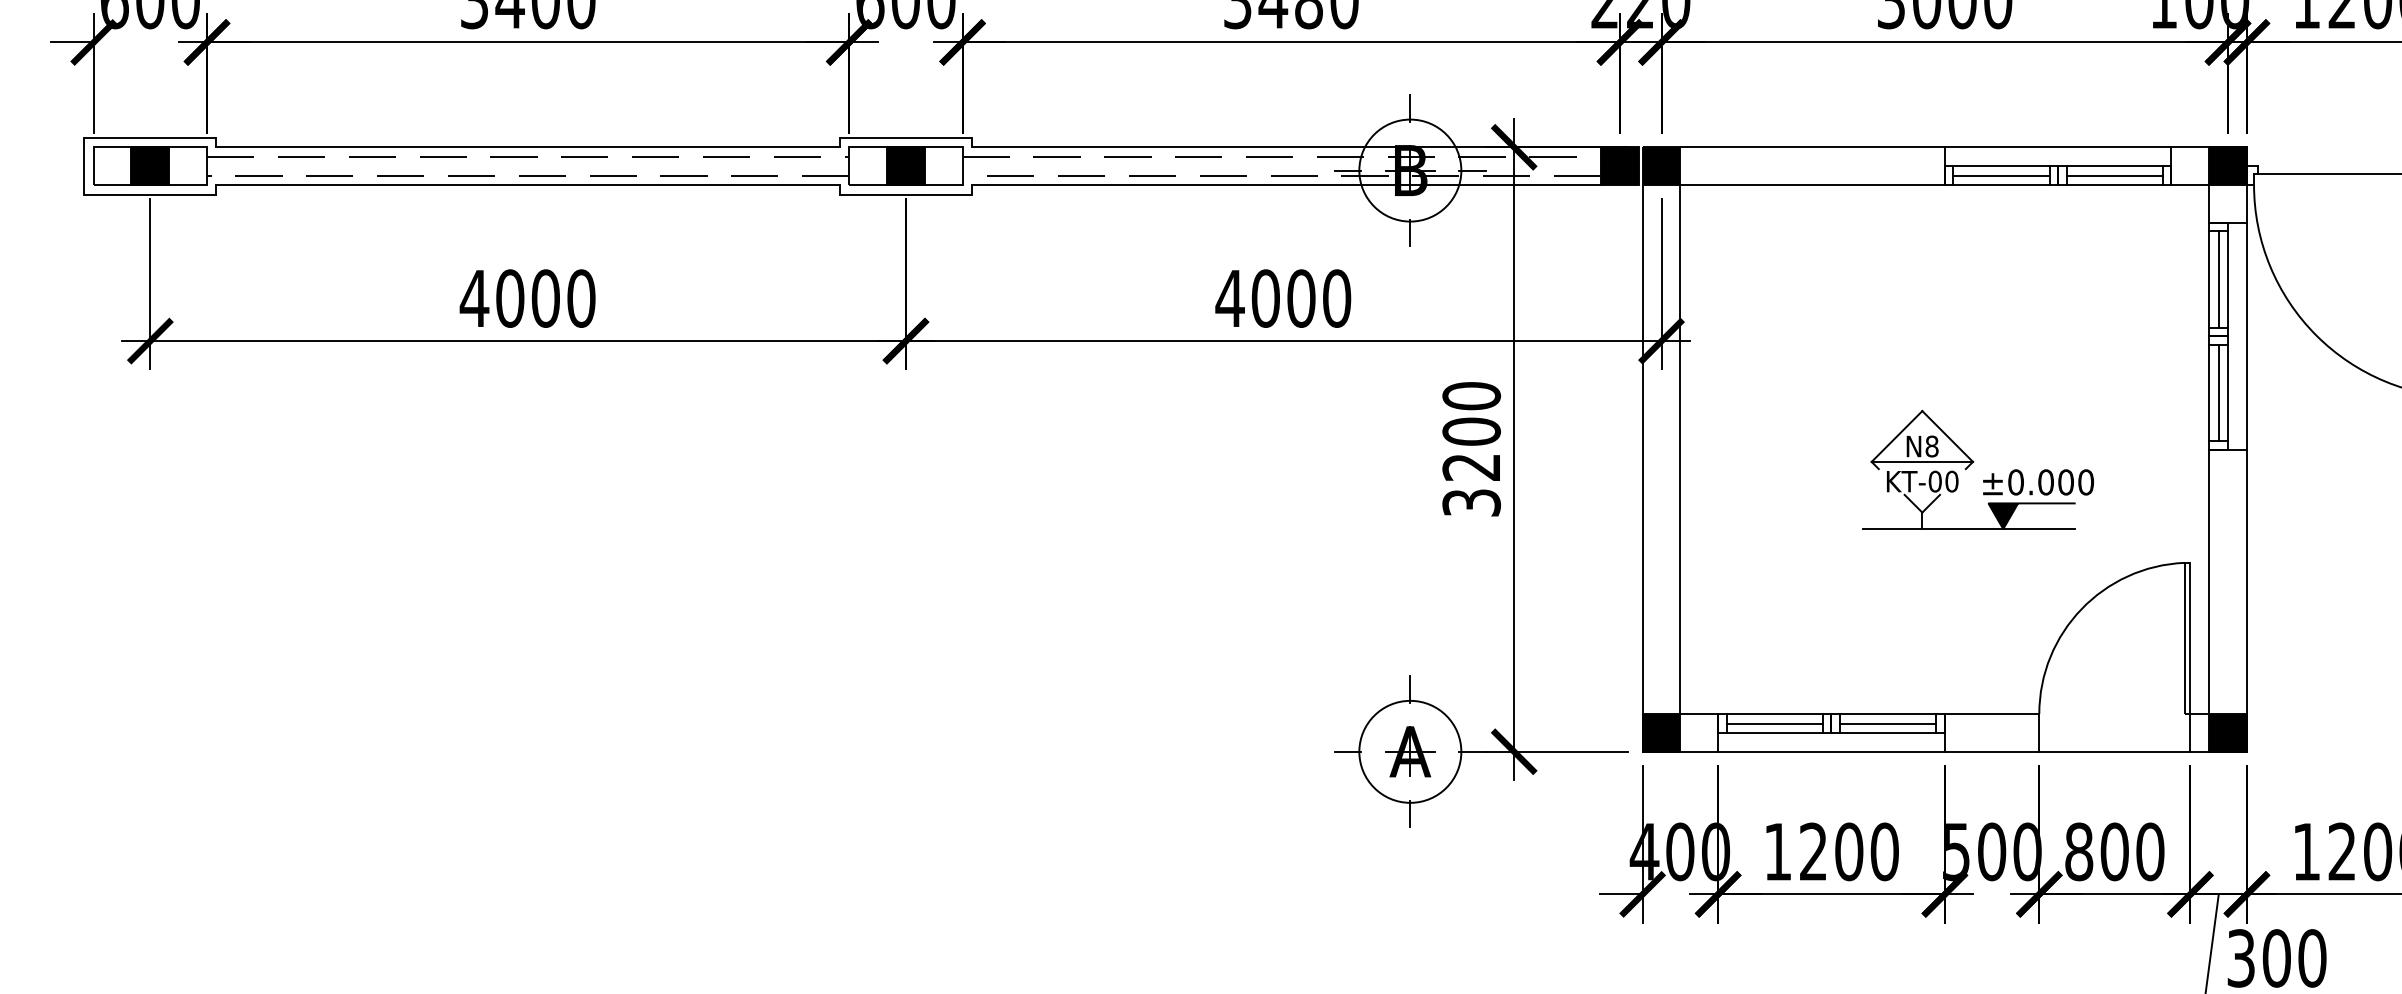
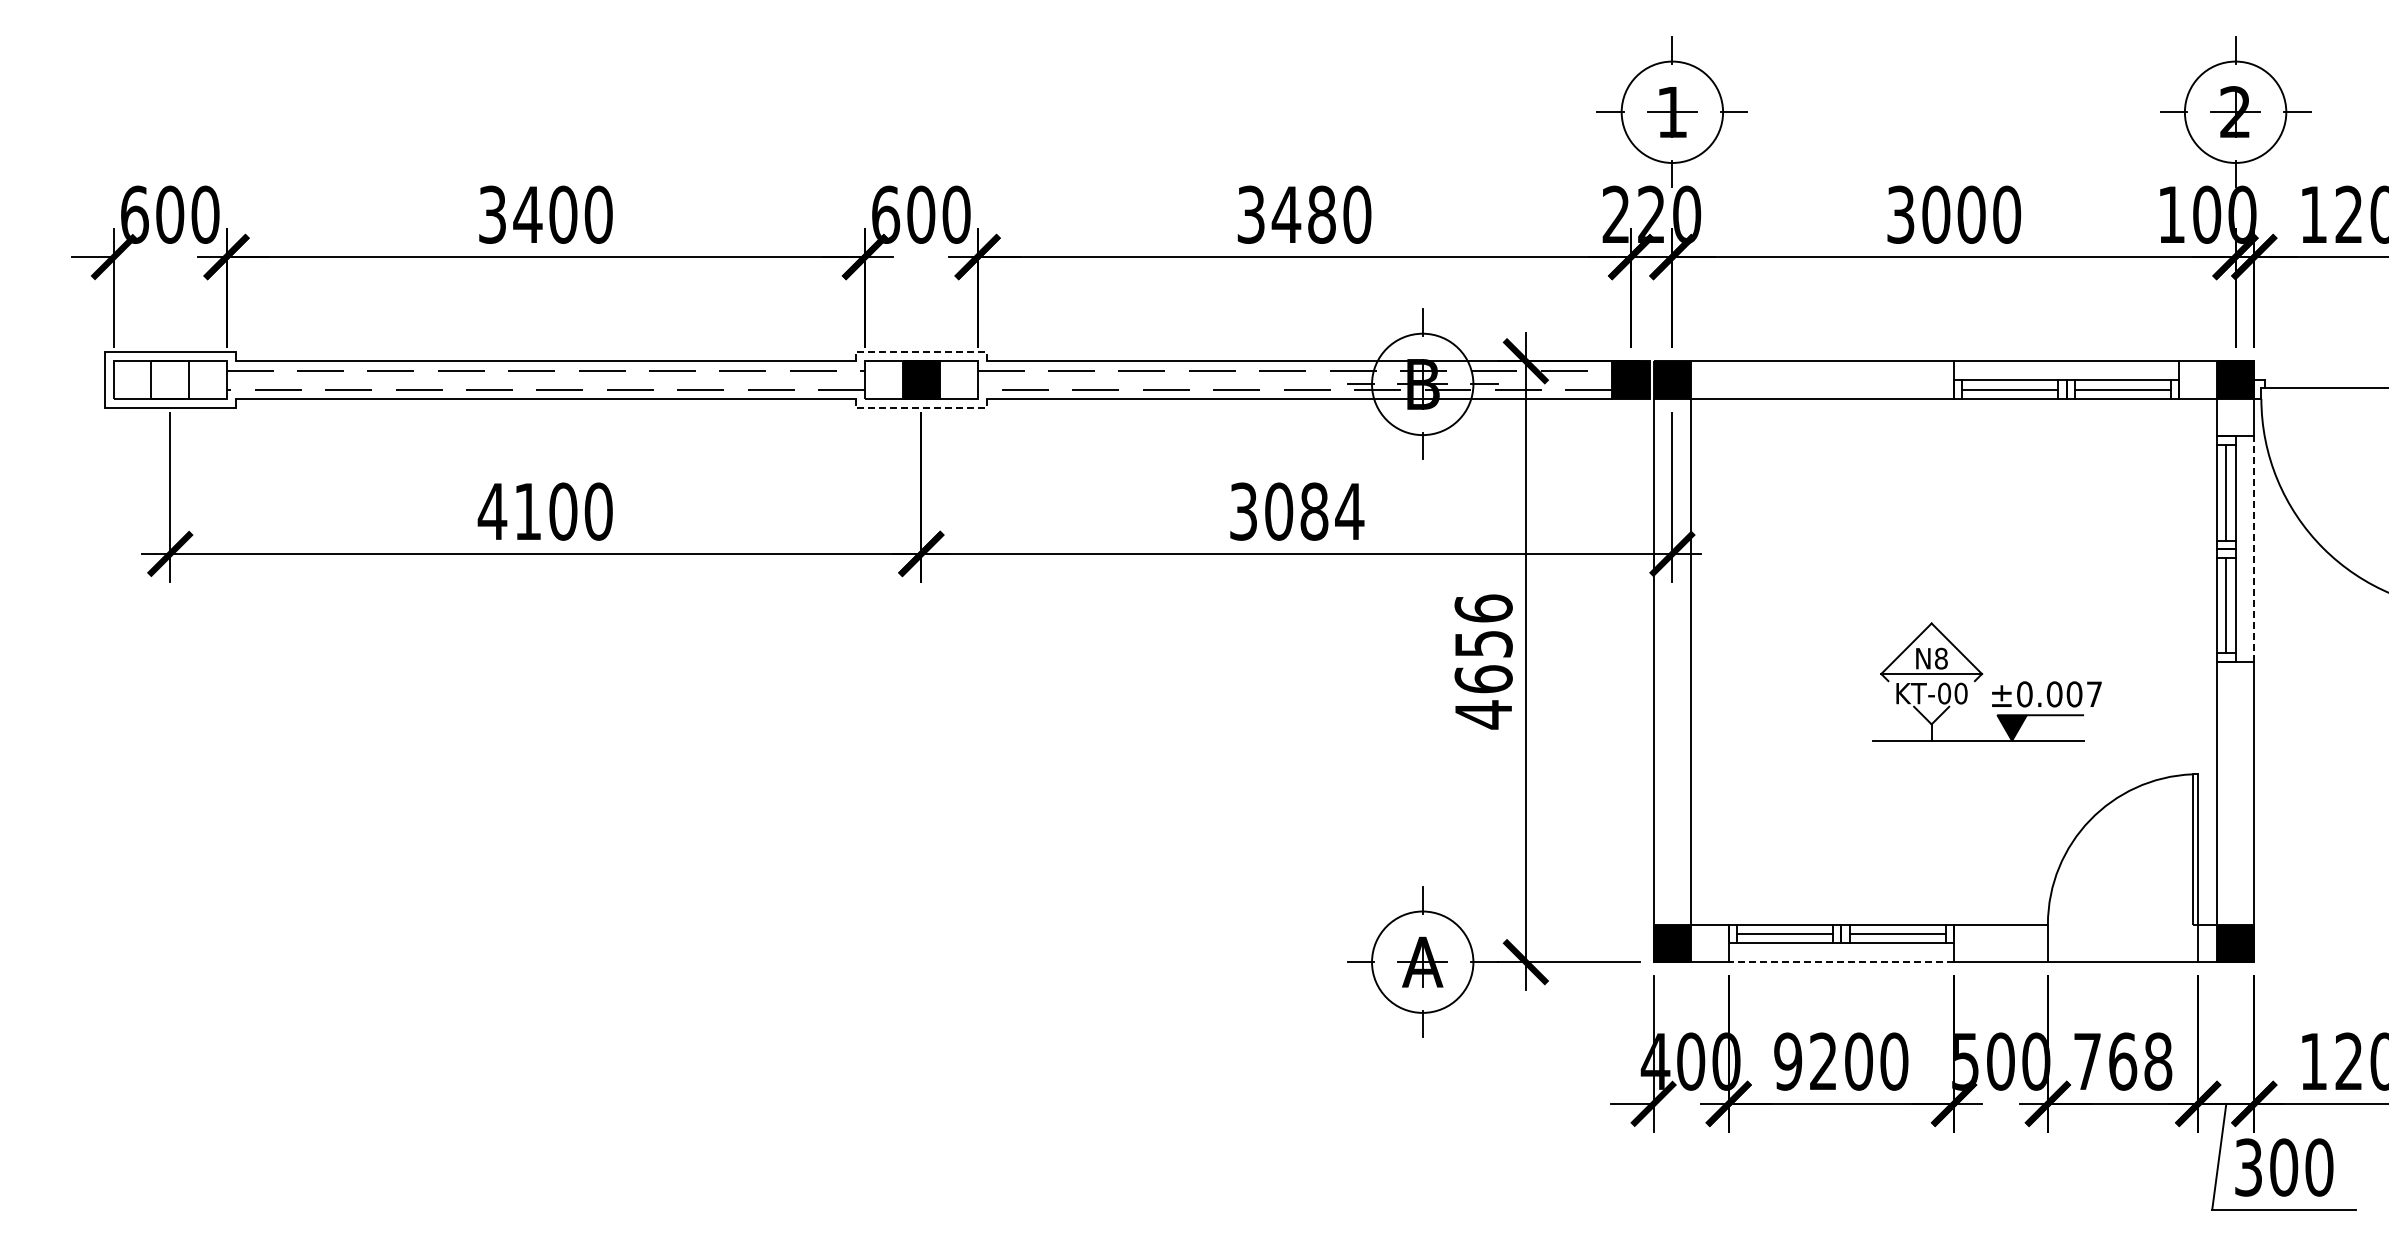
line: (906, 137) -> (921, 351), solid -> dashed
fill: (150, 165) -> (170, 379), removed
line: (906, 194) -> (921, 408), solid -> dashed
text: (510, 298) -> (528, 511), 4000 -> 4100
text: (1283, 298) -> (1296, 511), 4000 -> 3084
line: (2247, 336) -> (2254, 549), solid -> dashed
text: (1471, 449) -> (1483, 661), 3200 -> 4656
text: (2086, 482) -> (2094, 694), ±0.000 -> ±0.007
line: (1831, 752) -> (1841, 962), solid -> dashed
text: (1778, 851) -> (1788, 1061), 1200 -> 9200
text: (2114, 851) -> (2122, 1061), 800 -> 768

